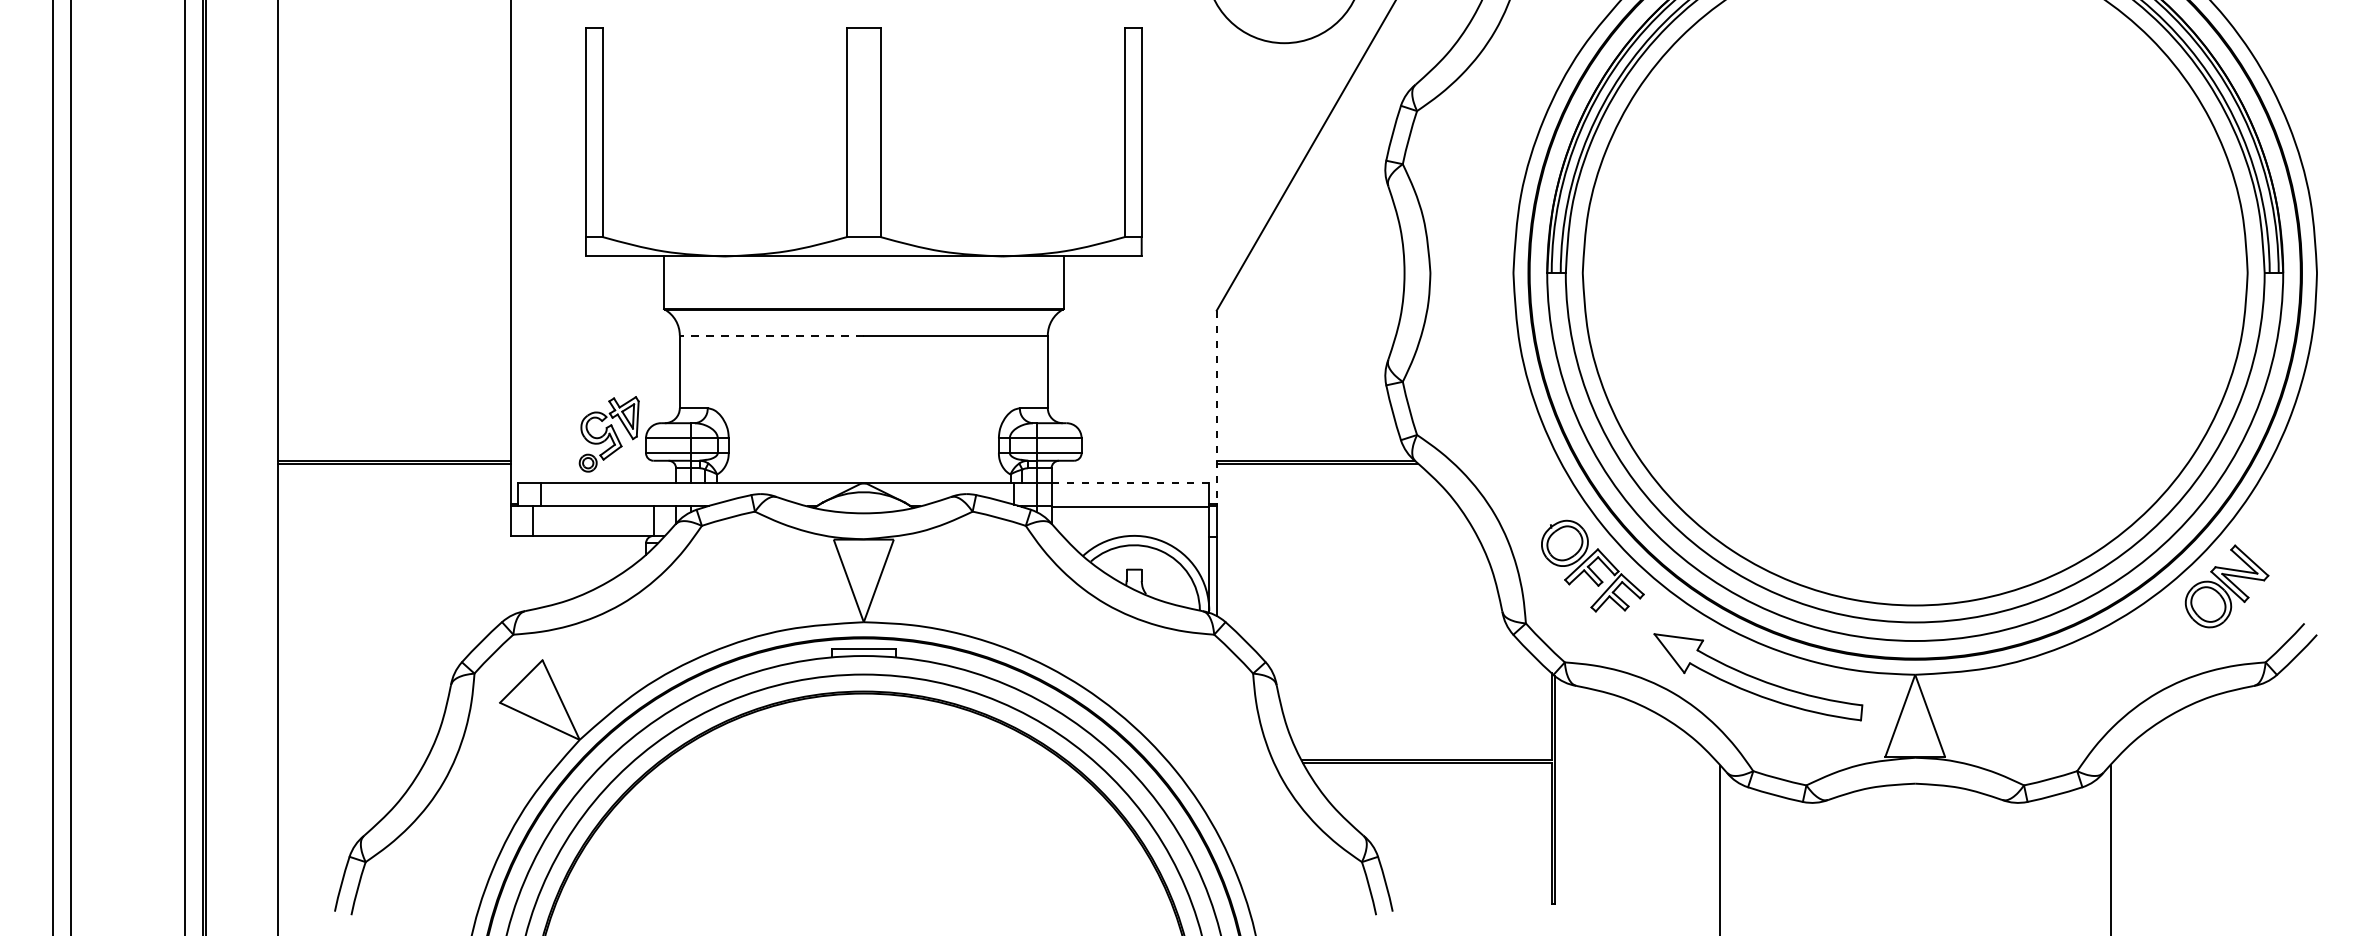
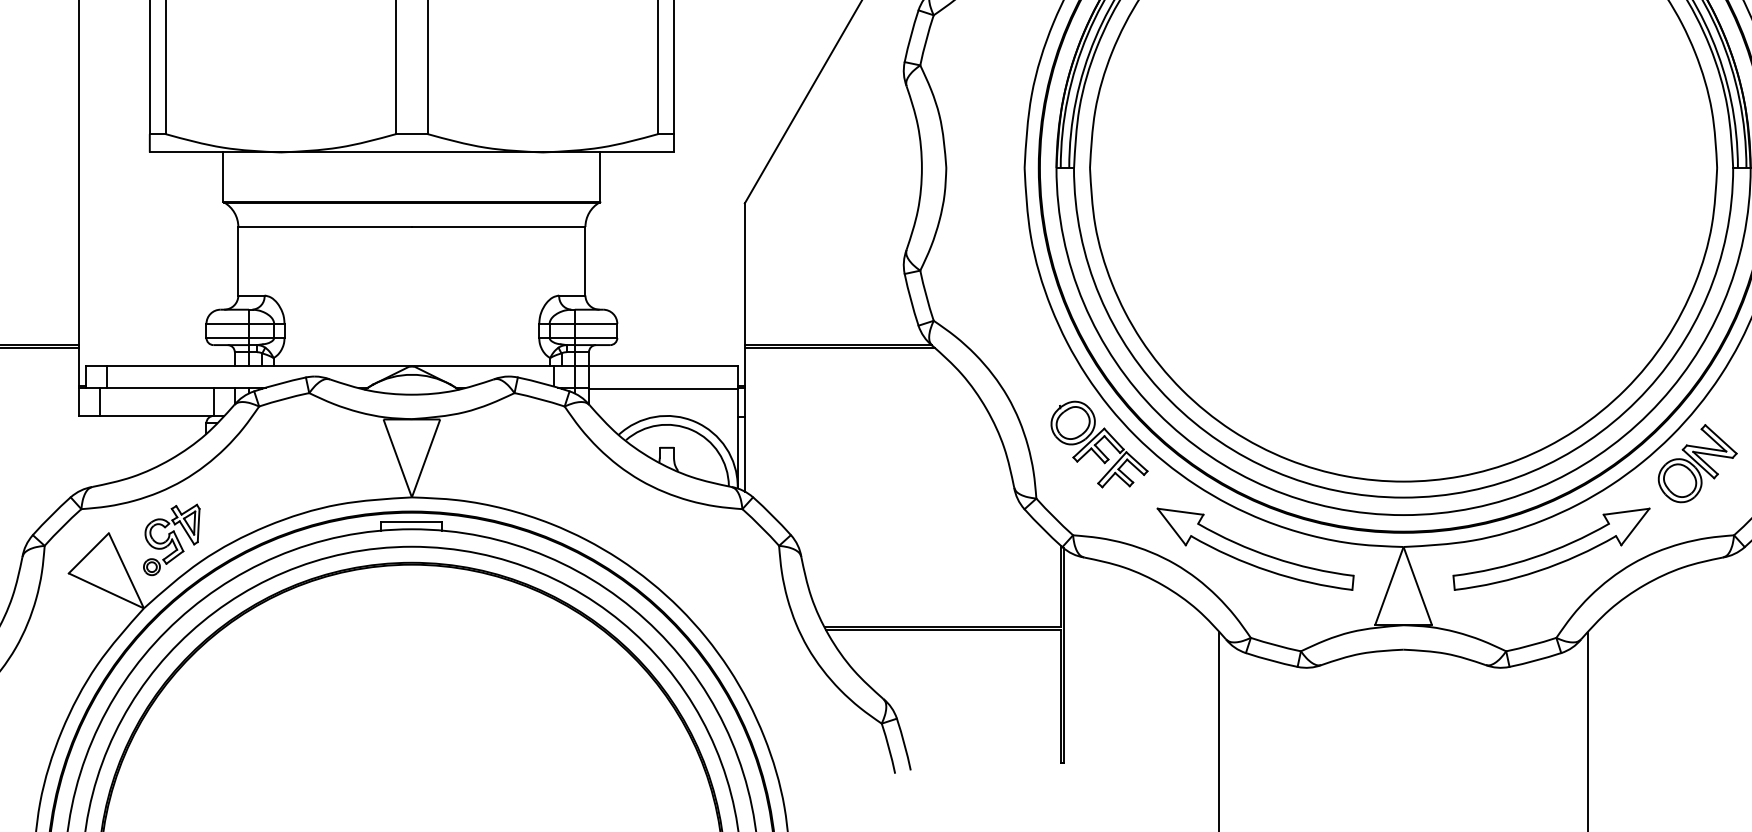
line: (771, 335) -> (324, 226), dashed -> solid
line: (1216, 407) -> (744, 294), dashed -> solid
part: (608, 434) -> (171, 540), moved
line: (1130, 483) -> (663, 366), dashed -> solid
part: (2071, 677) -> (1550, 549), added

